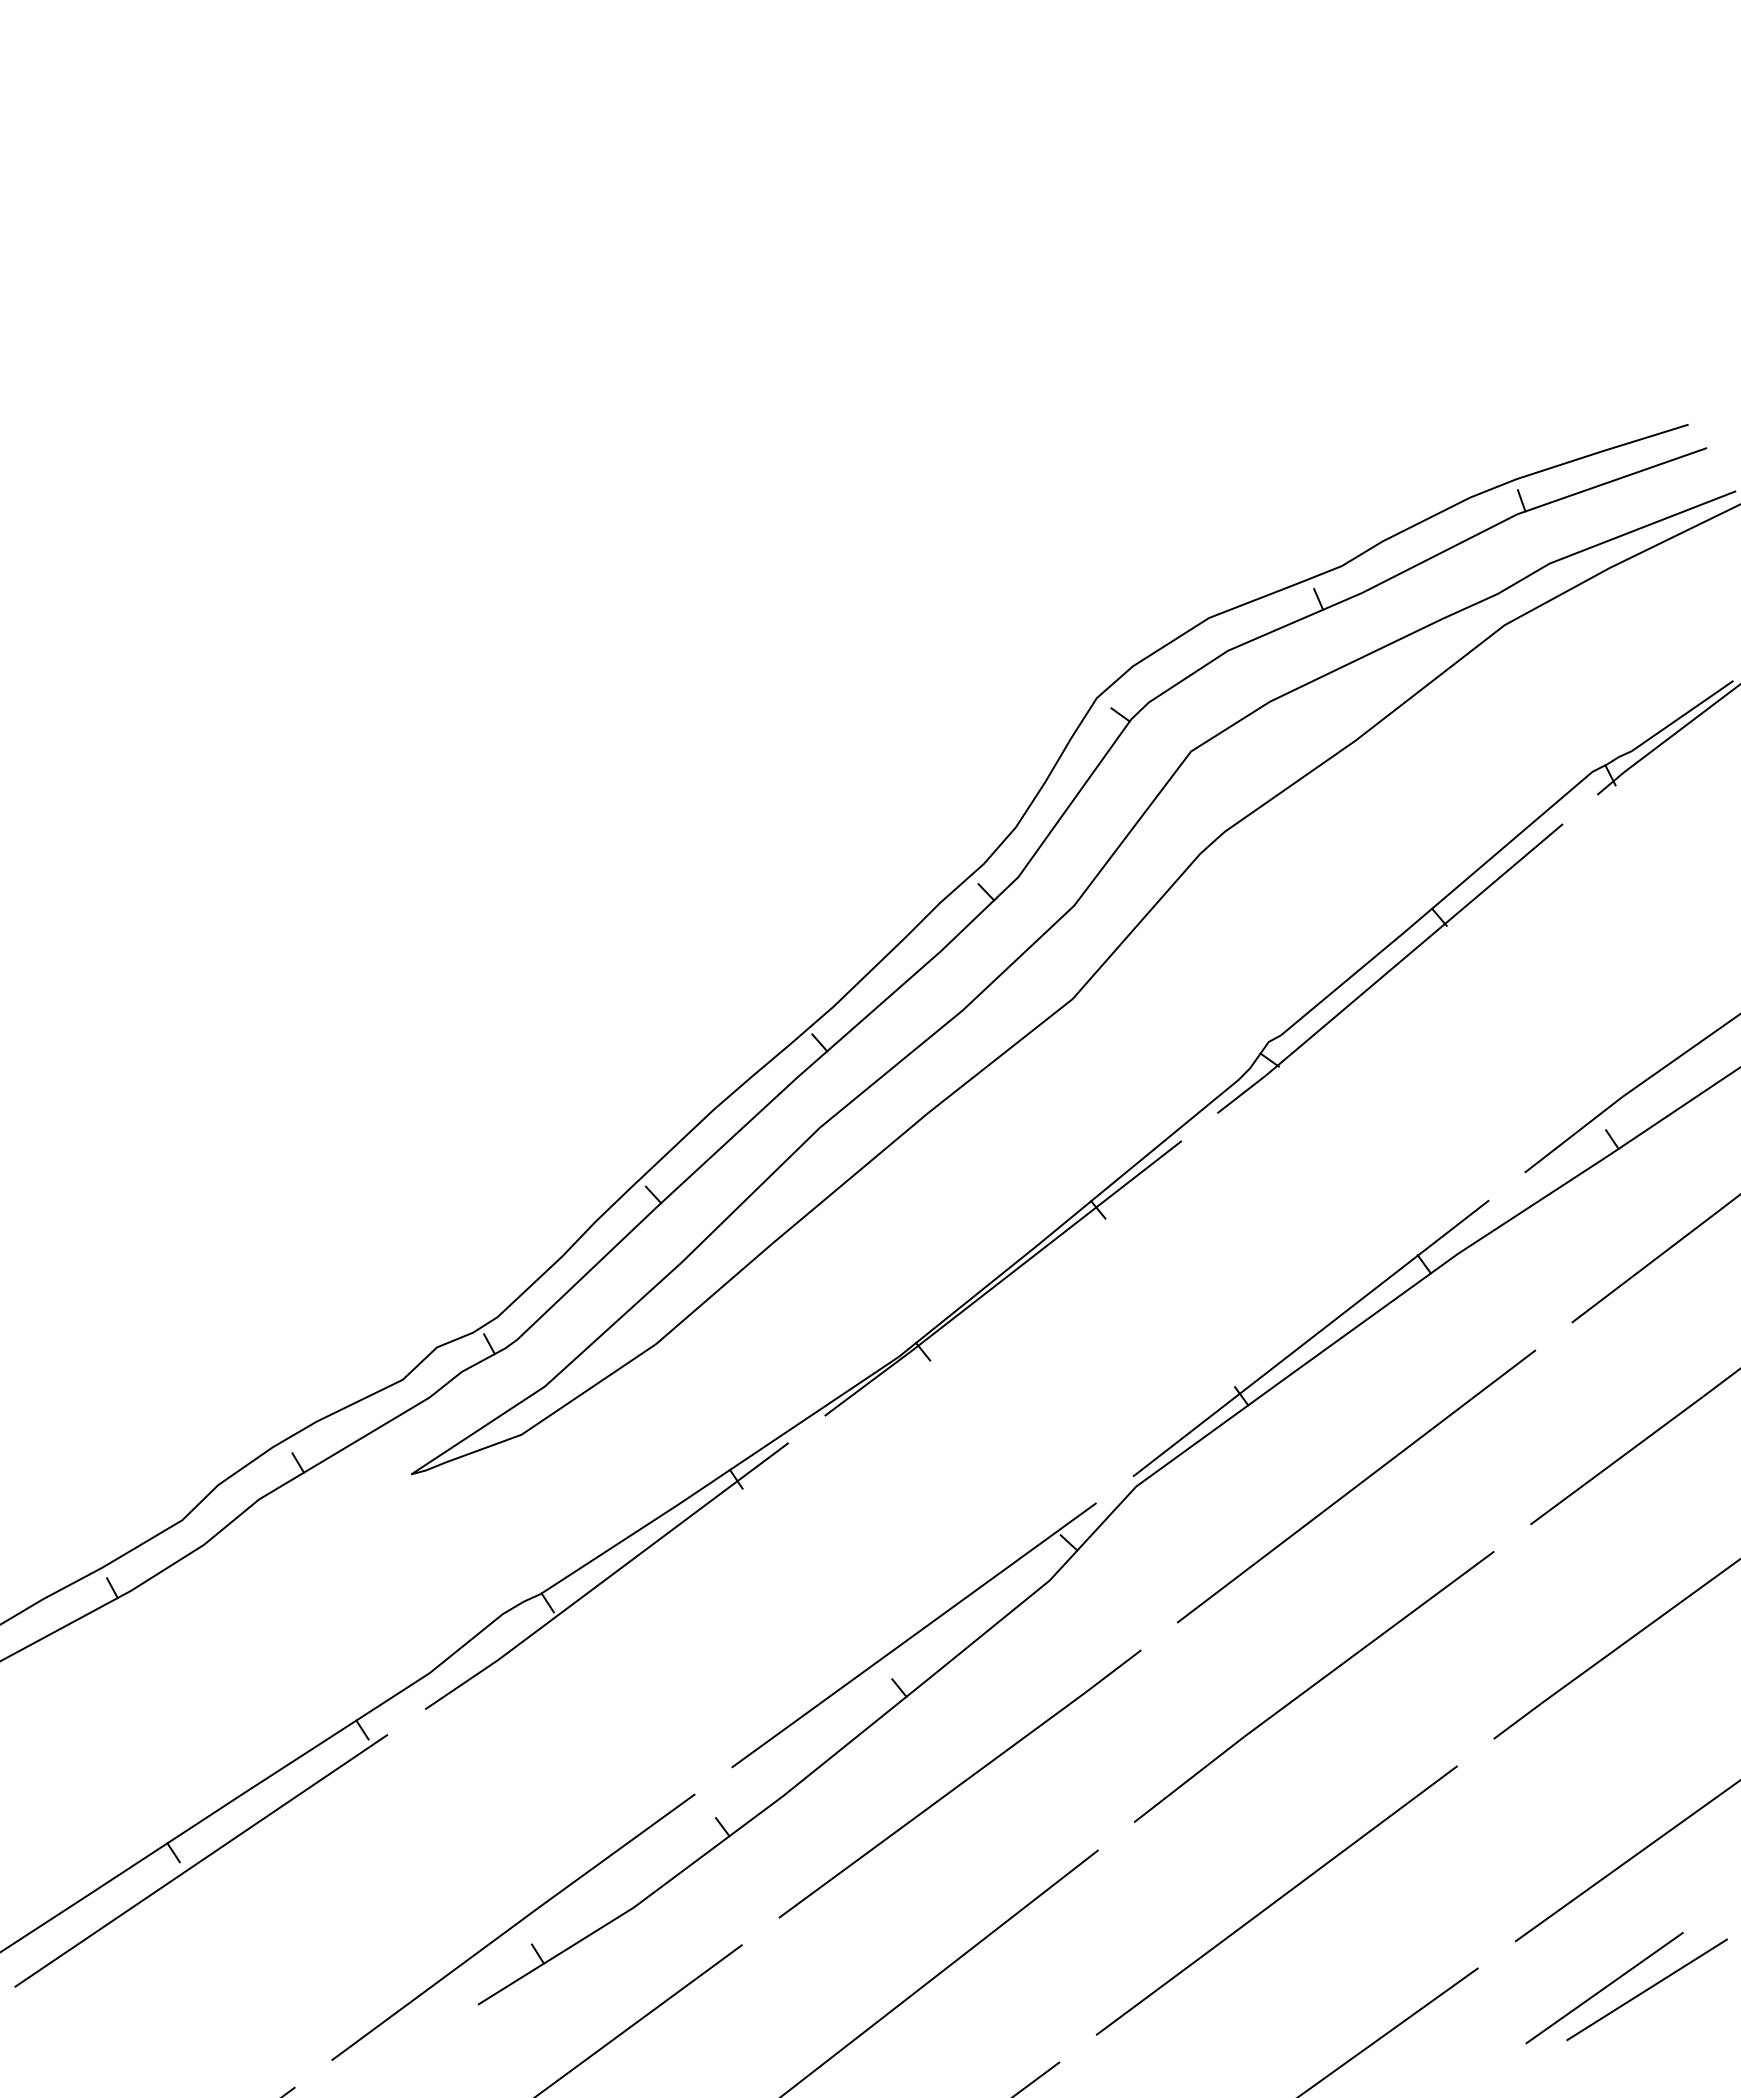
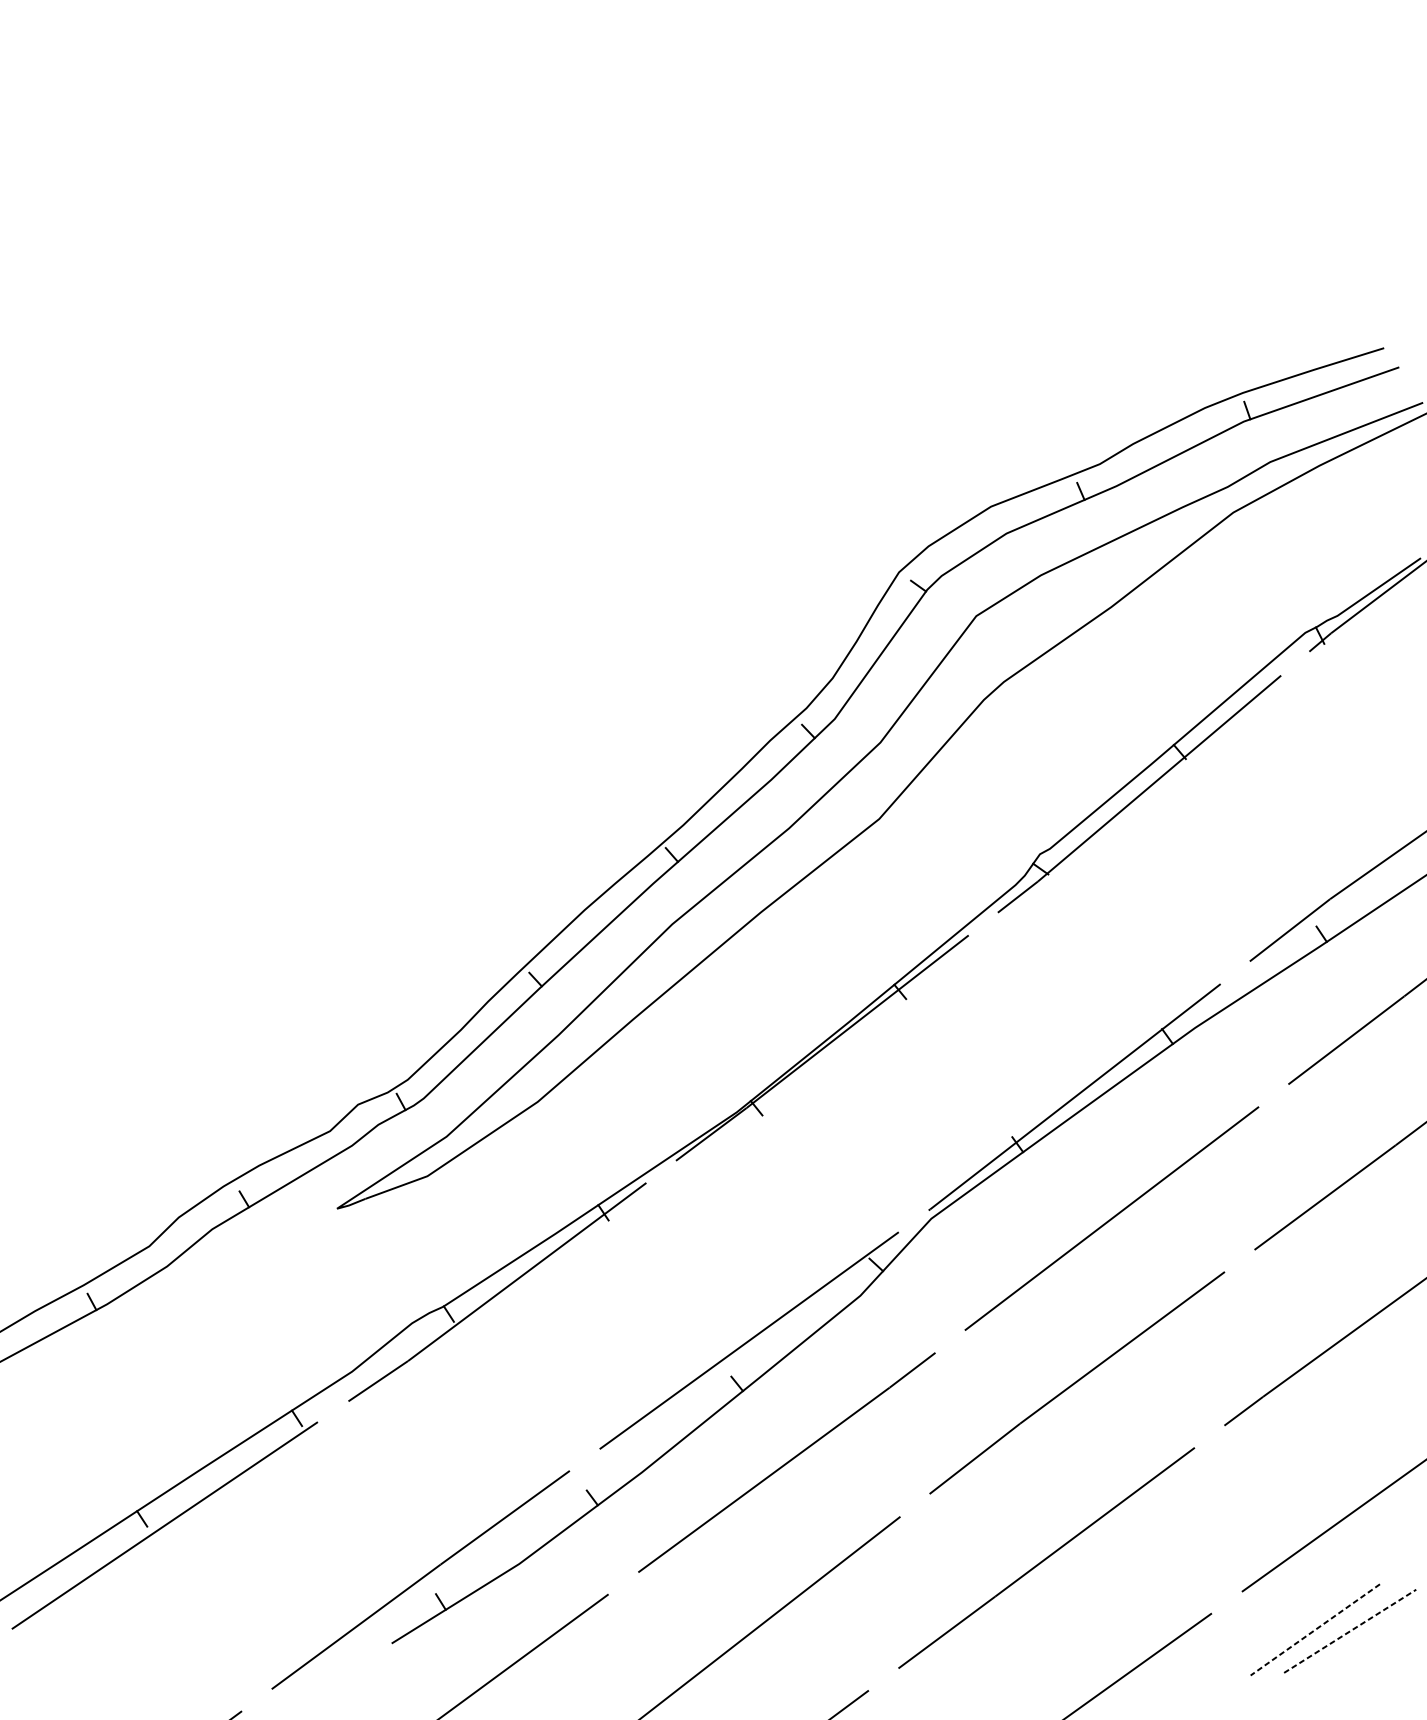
line: (1604, 1988) -> (1315, 1630), solid -> dashed
line: (1647, 1989) -> (1350, 1631), solid -> dashed

